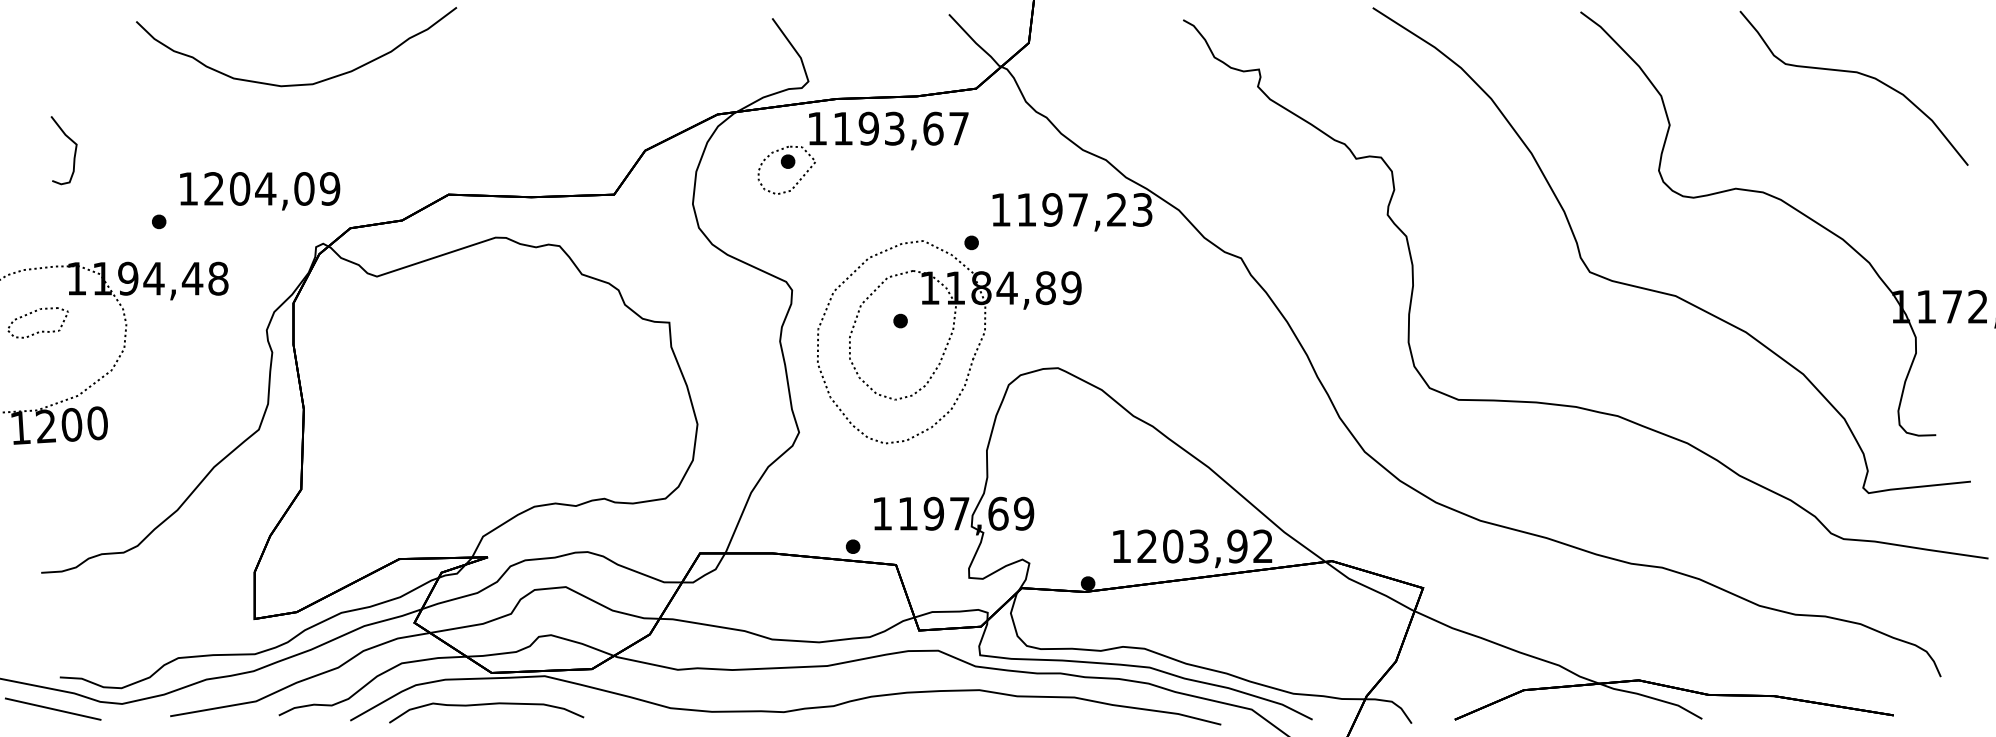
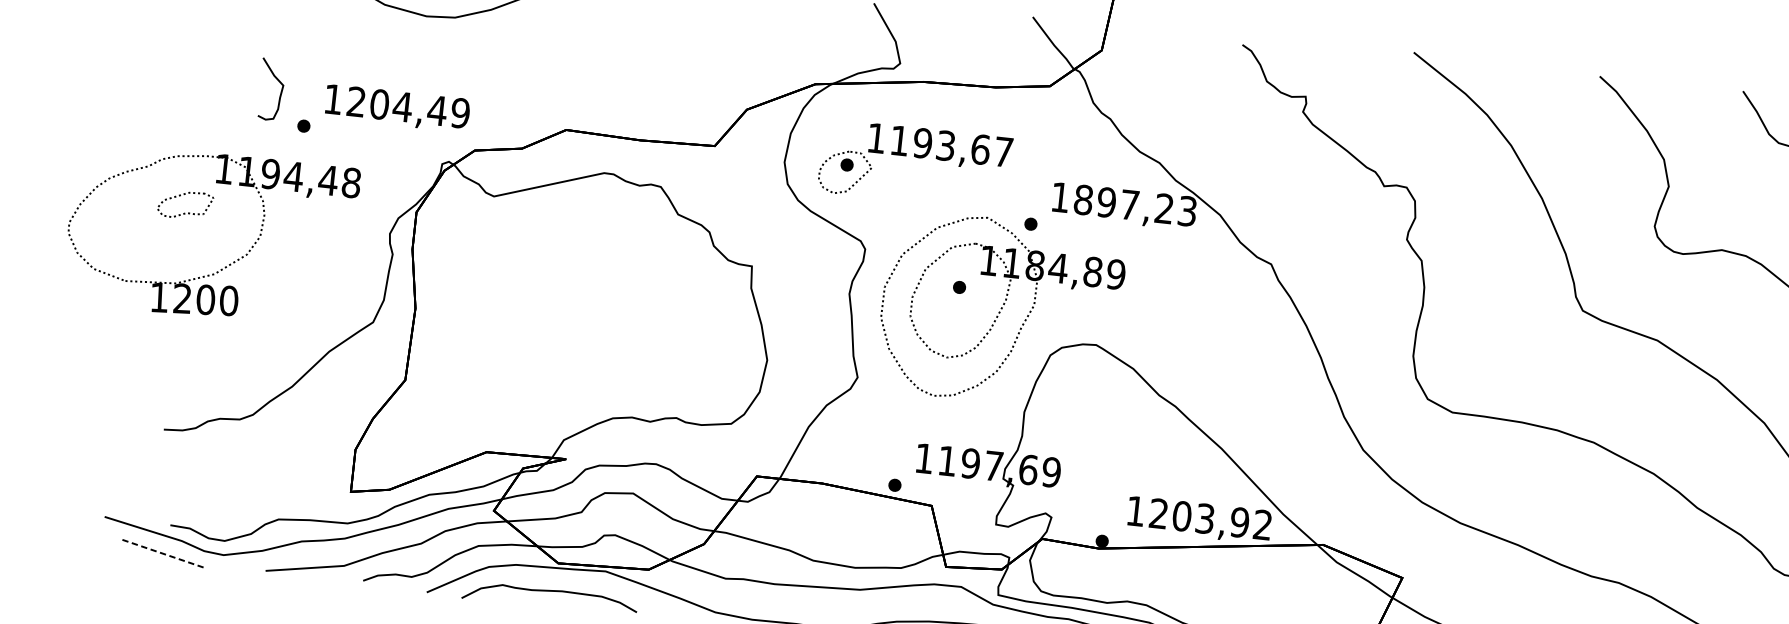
part: (862, 145) -> (915, 157), moved
curve: (74, 150) -> (280, 90), moved
text: (303, 188) -> (436, 110), 1204,09 -> 1204,49
text: (1026, 209) -> (1083, 199), 1197,23 -> 1897,23
line: (52, 709) -> (160, 553), solid -> dashed

